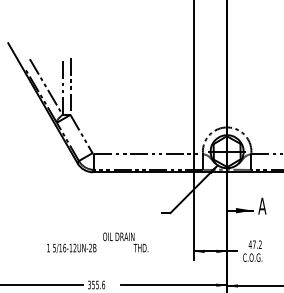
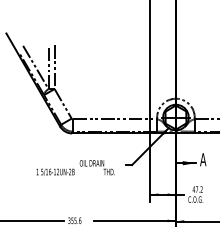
text: (97, 242) -> (75, 167), moved

